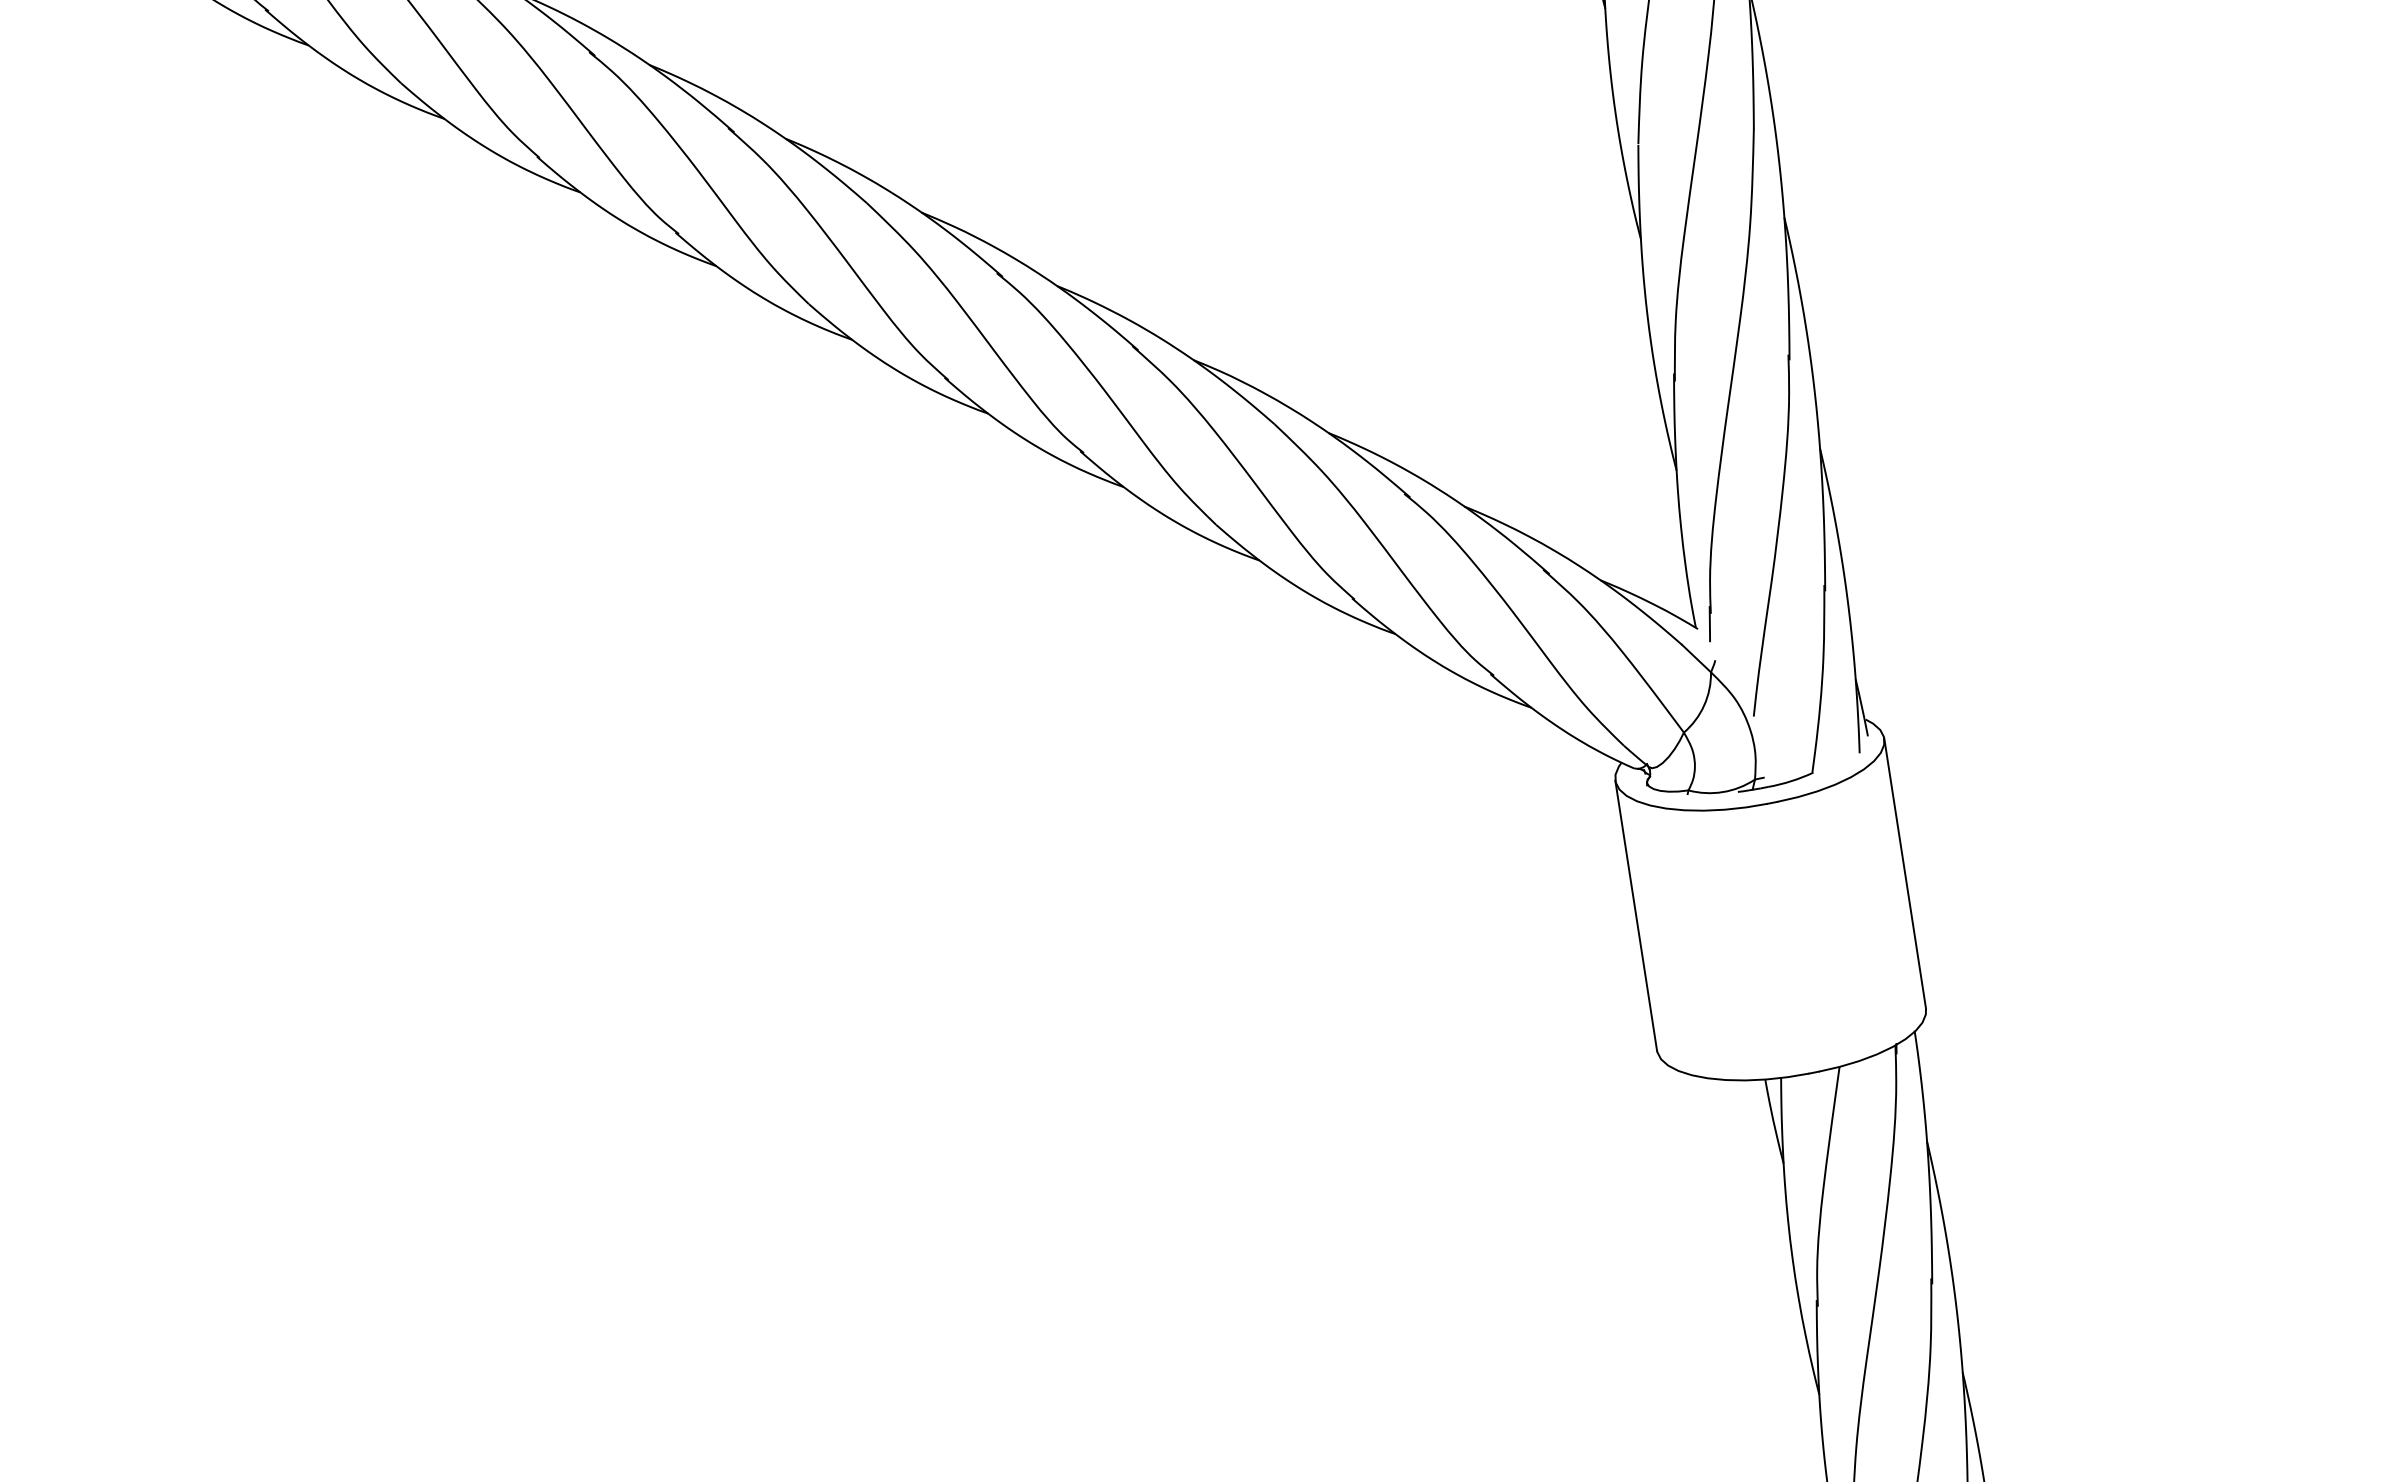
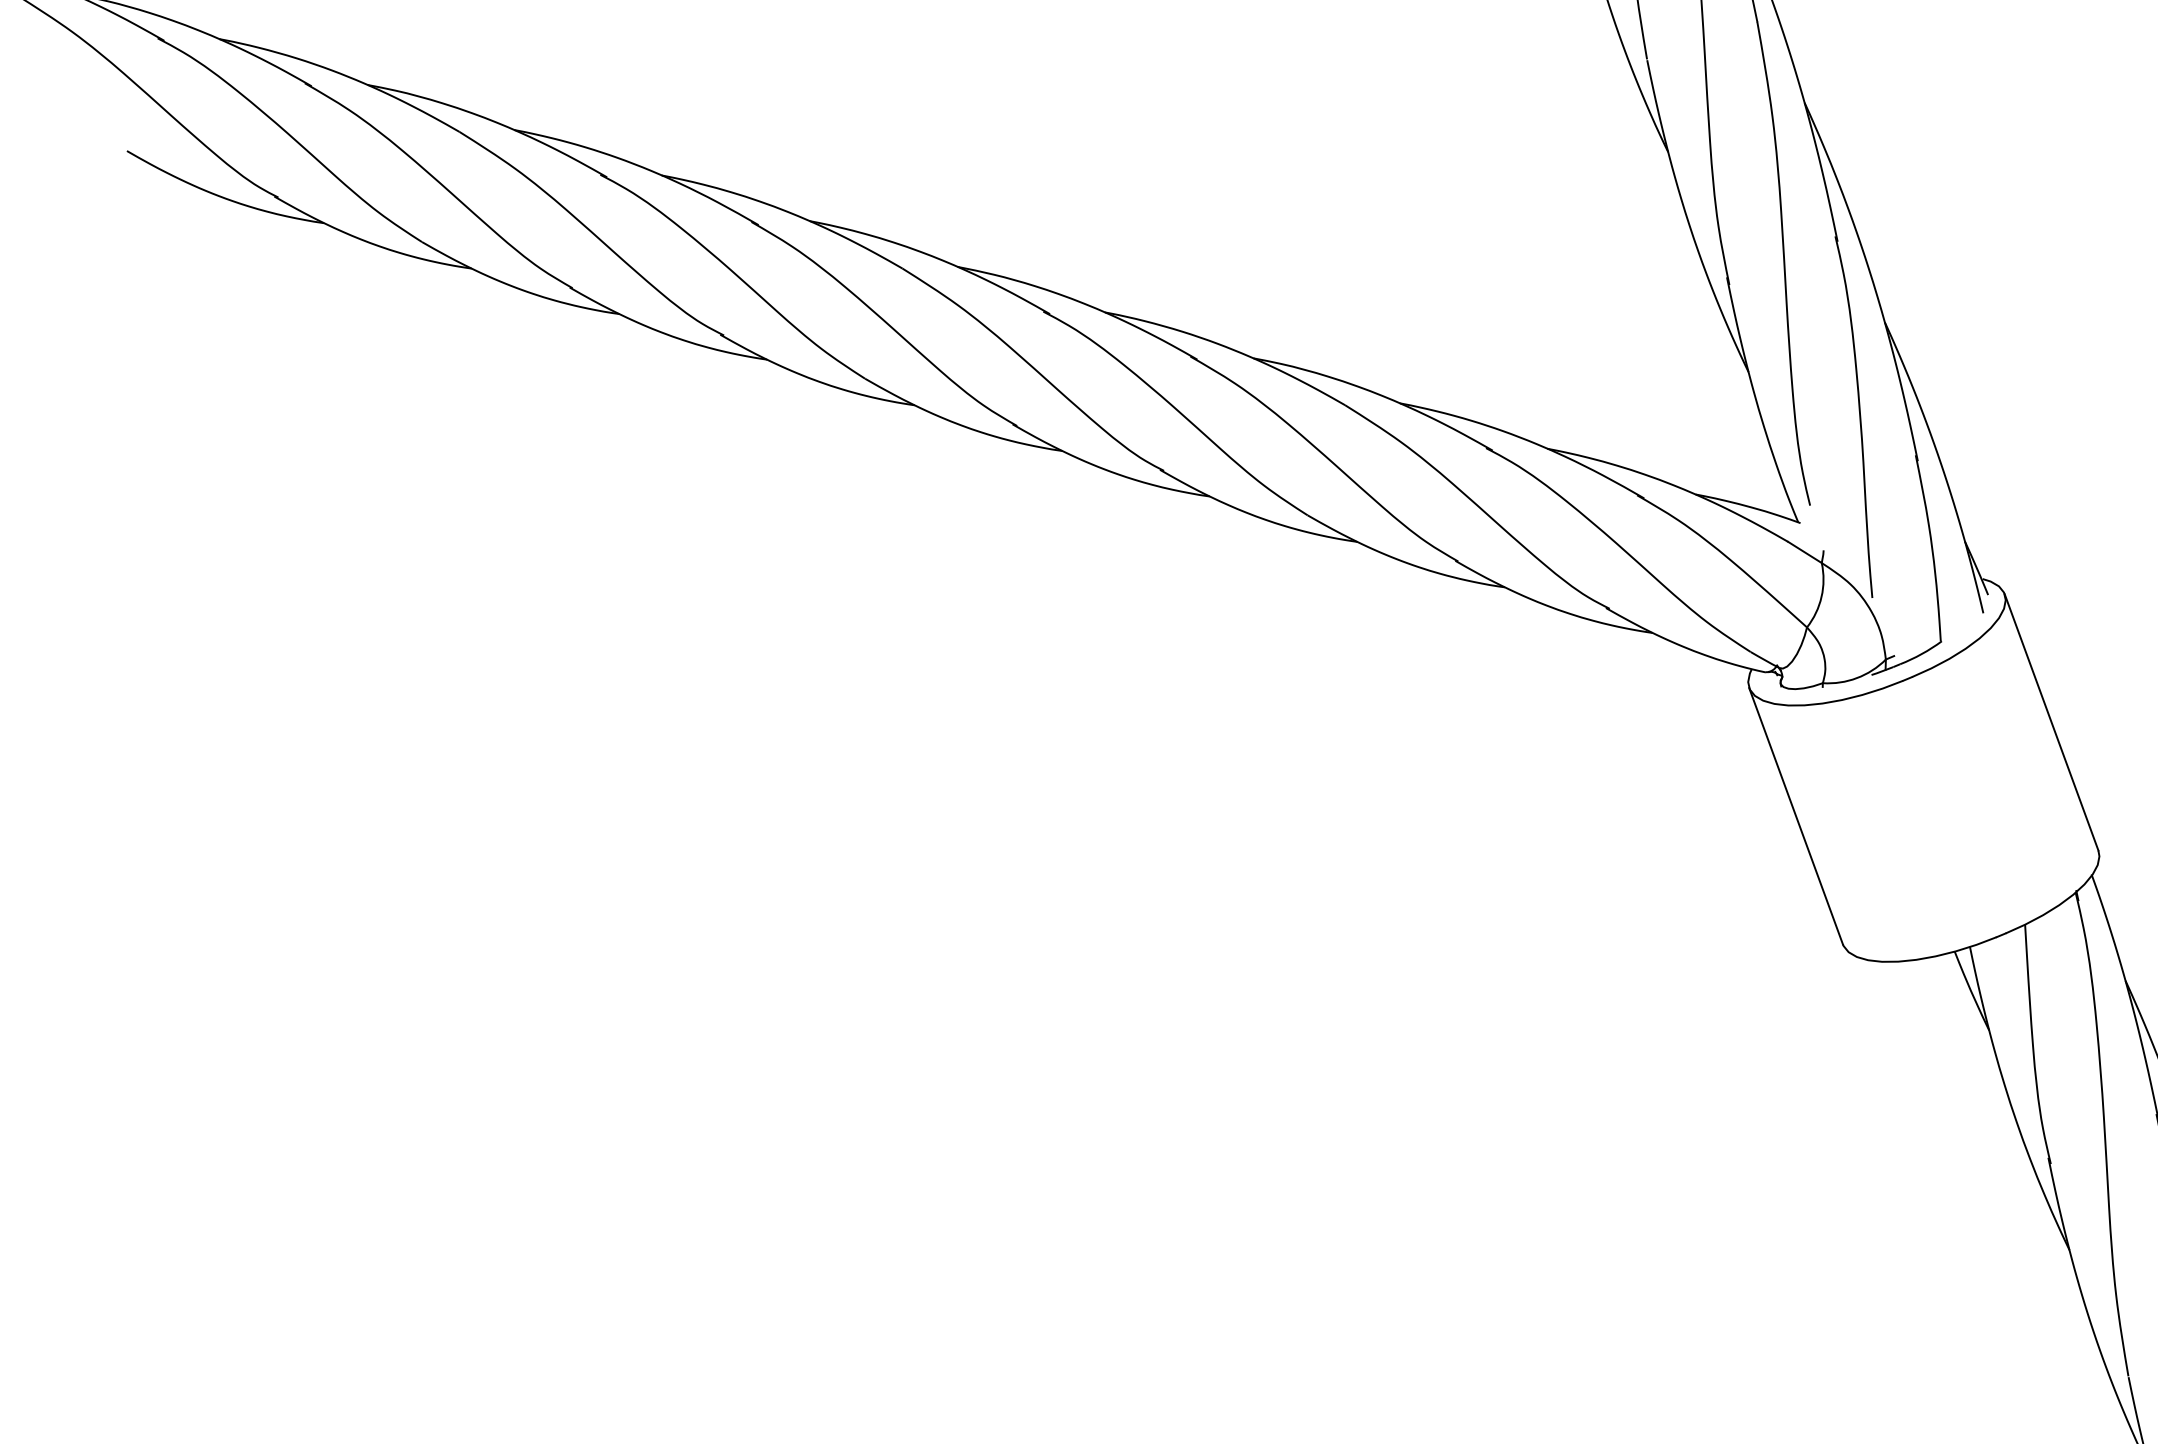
line: (1709, 624) -> (1810, 516), removed

